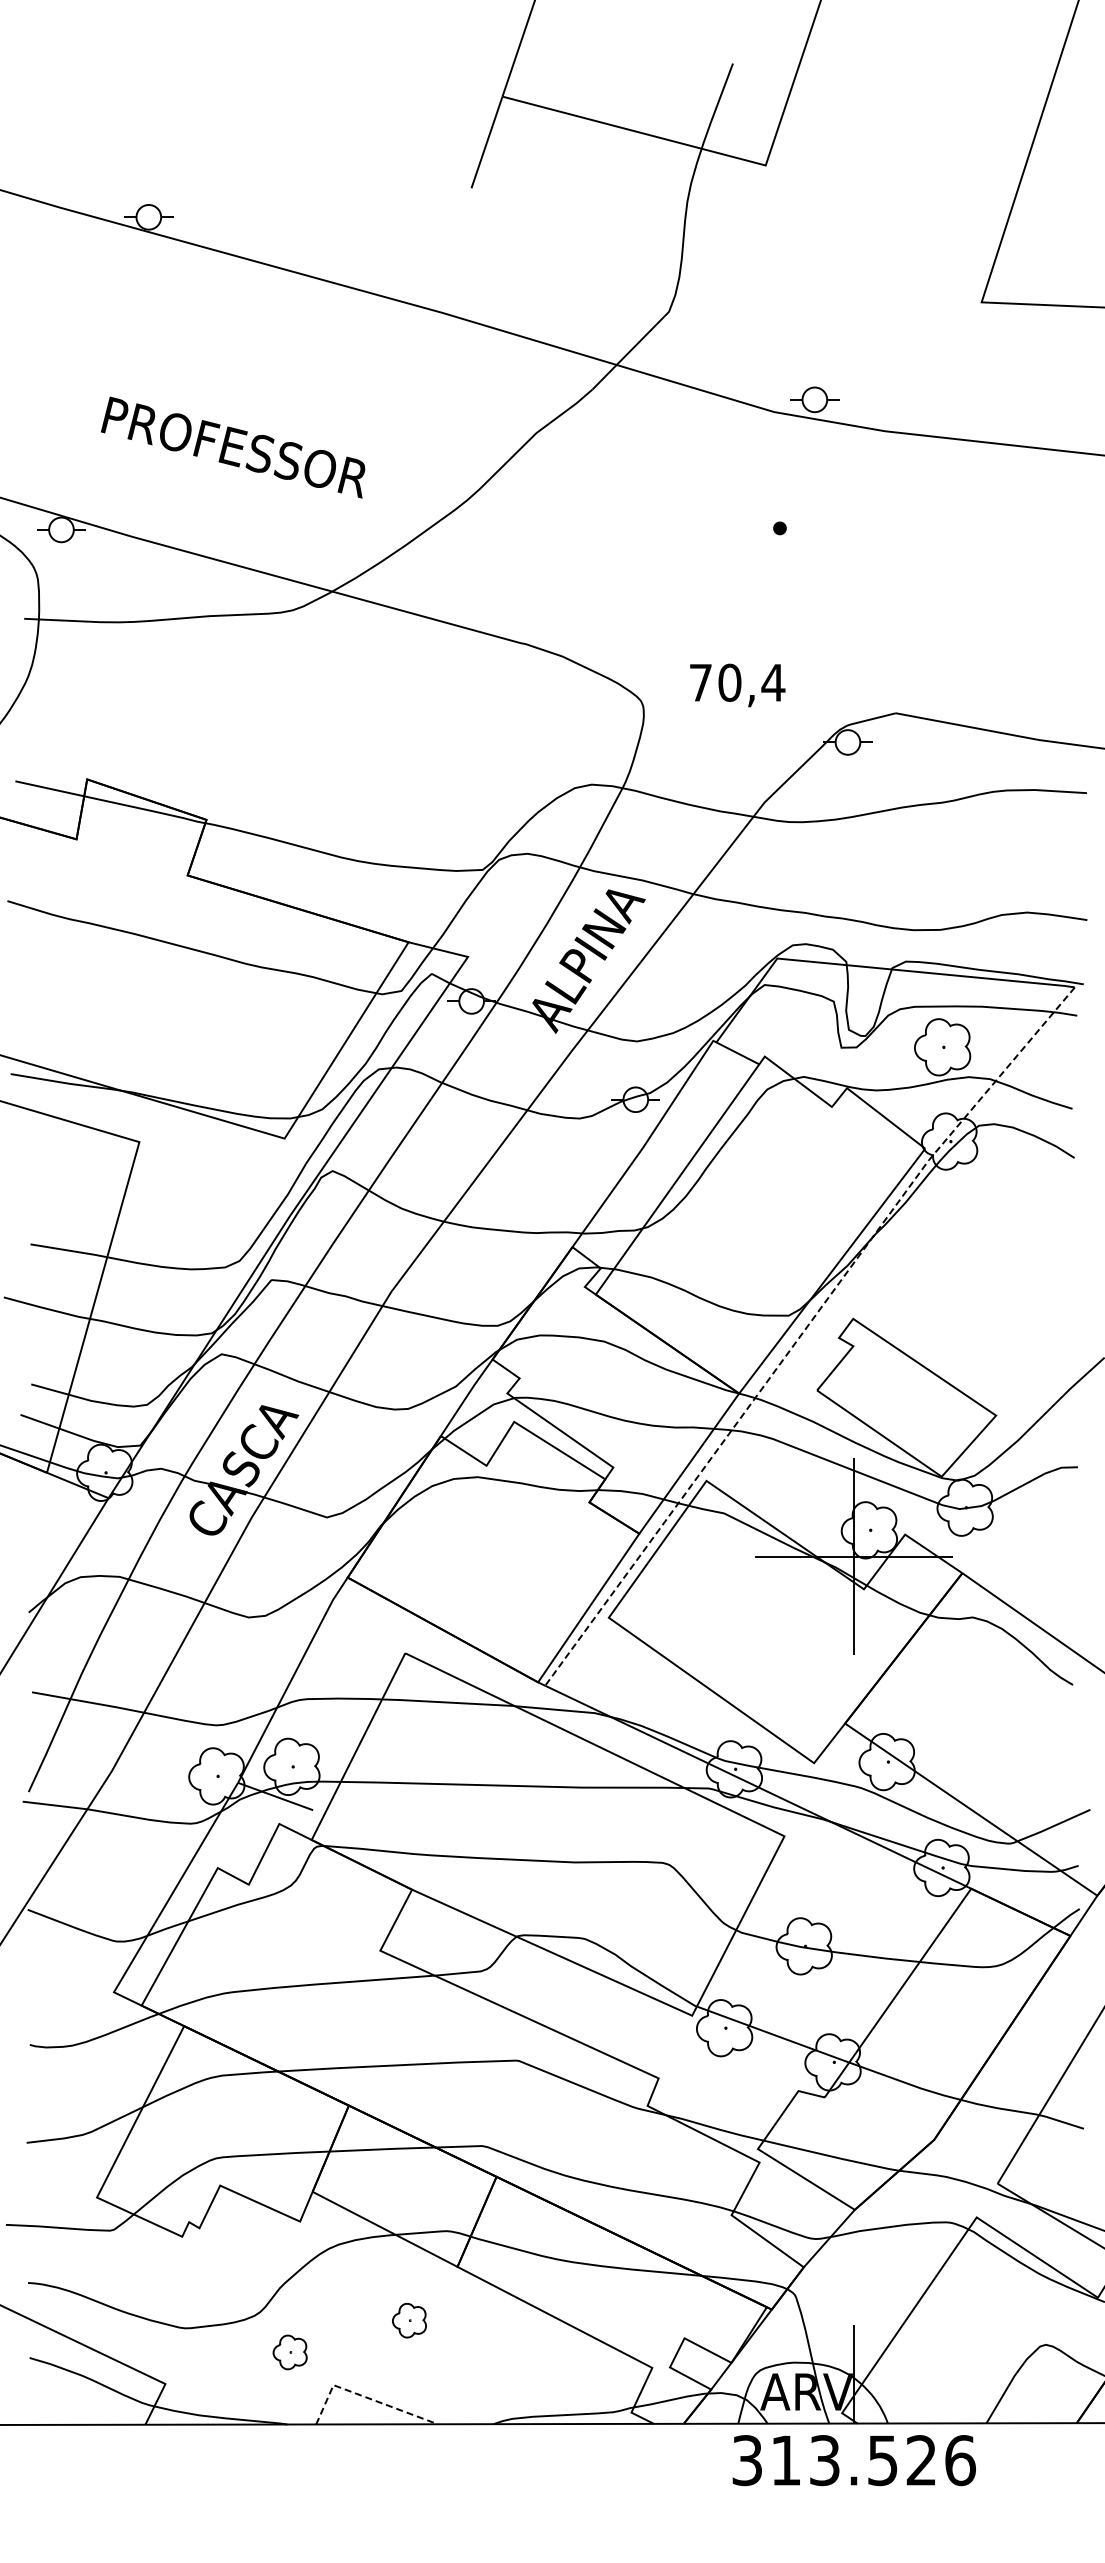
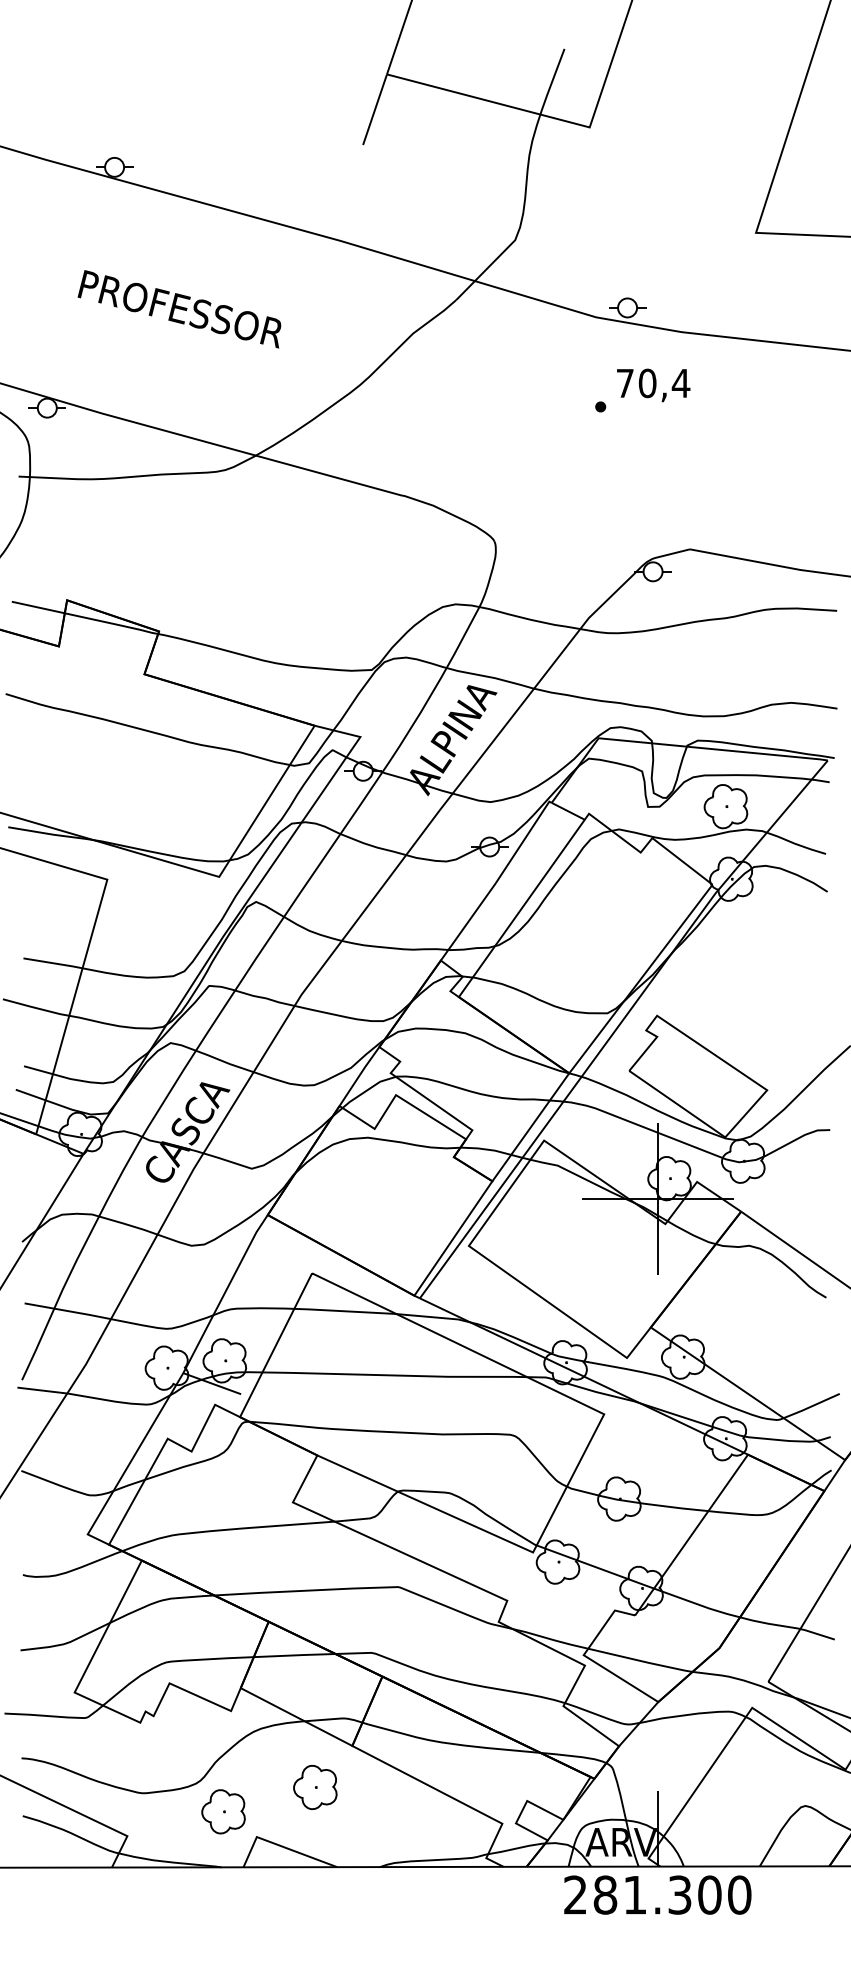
text: (233, 447) -> (179, 309), moved
text: (737, 685) -> (653, 385), moved
line: (804, 1331) -> (619, 1025), dashed -> solid
part: (409, 2320) -> (315, 1787), size x1.67
part: (289, 2352) -> (222, 1811), size x1.67
line: (365, 2397) -> (281, 1846), dashed -> solid
text: (853, 2460) -> (657, 1895), 313.526 -> 281.300

